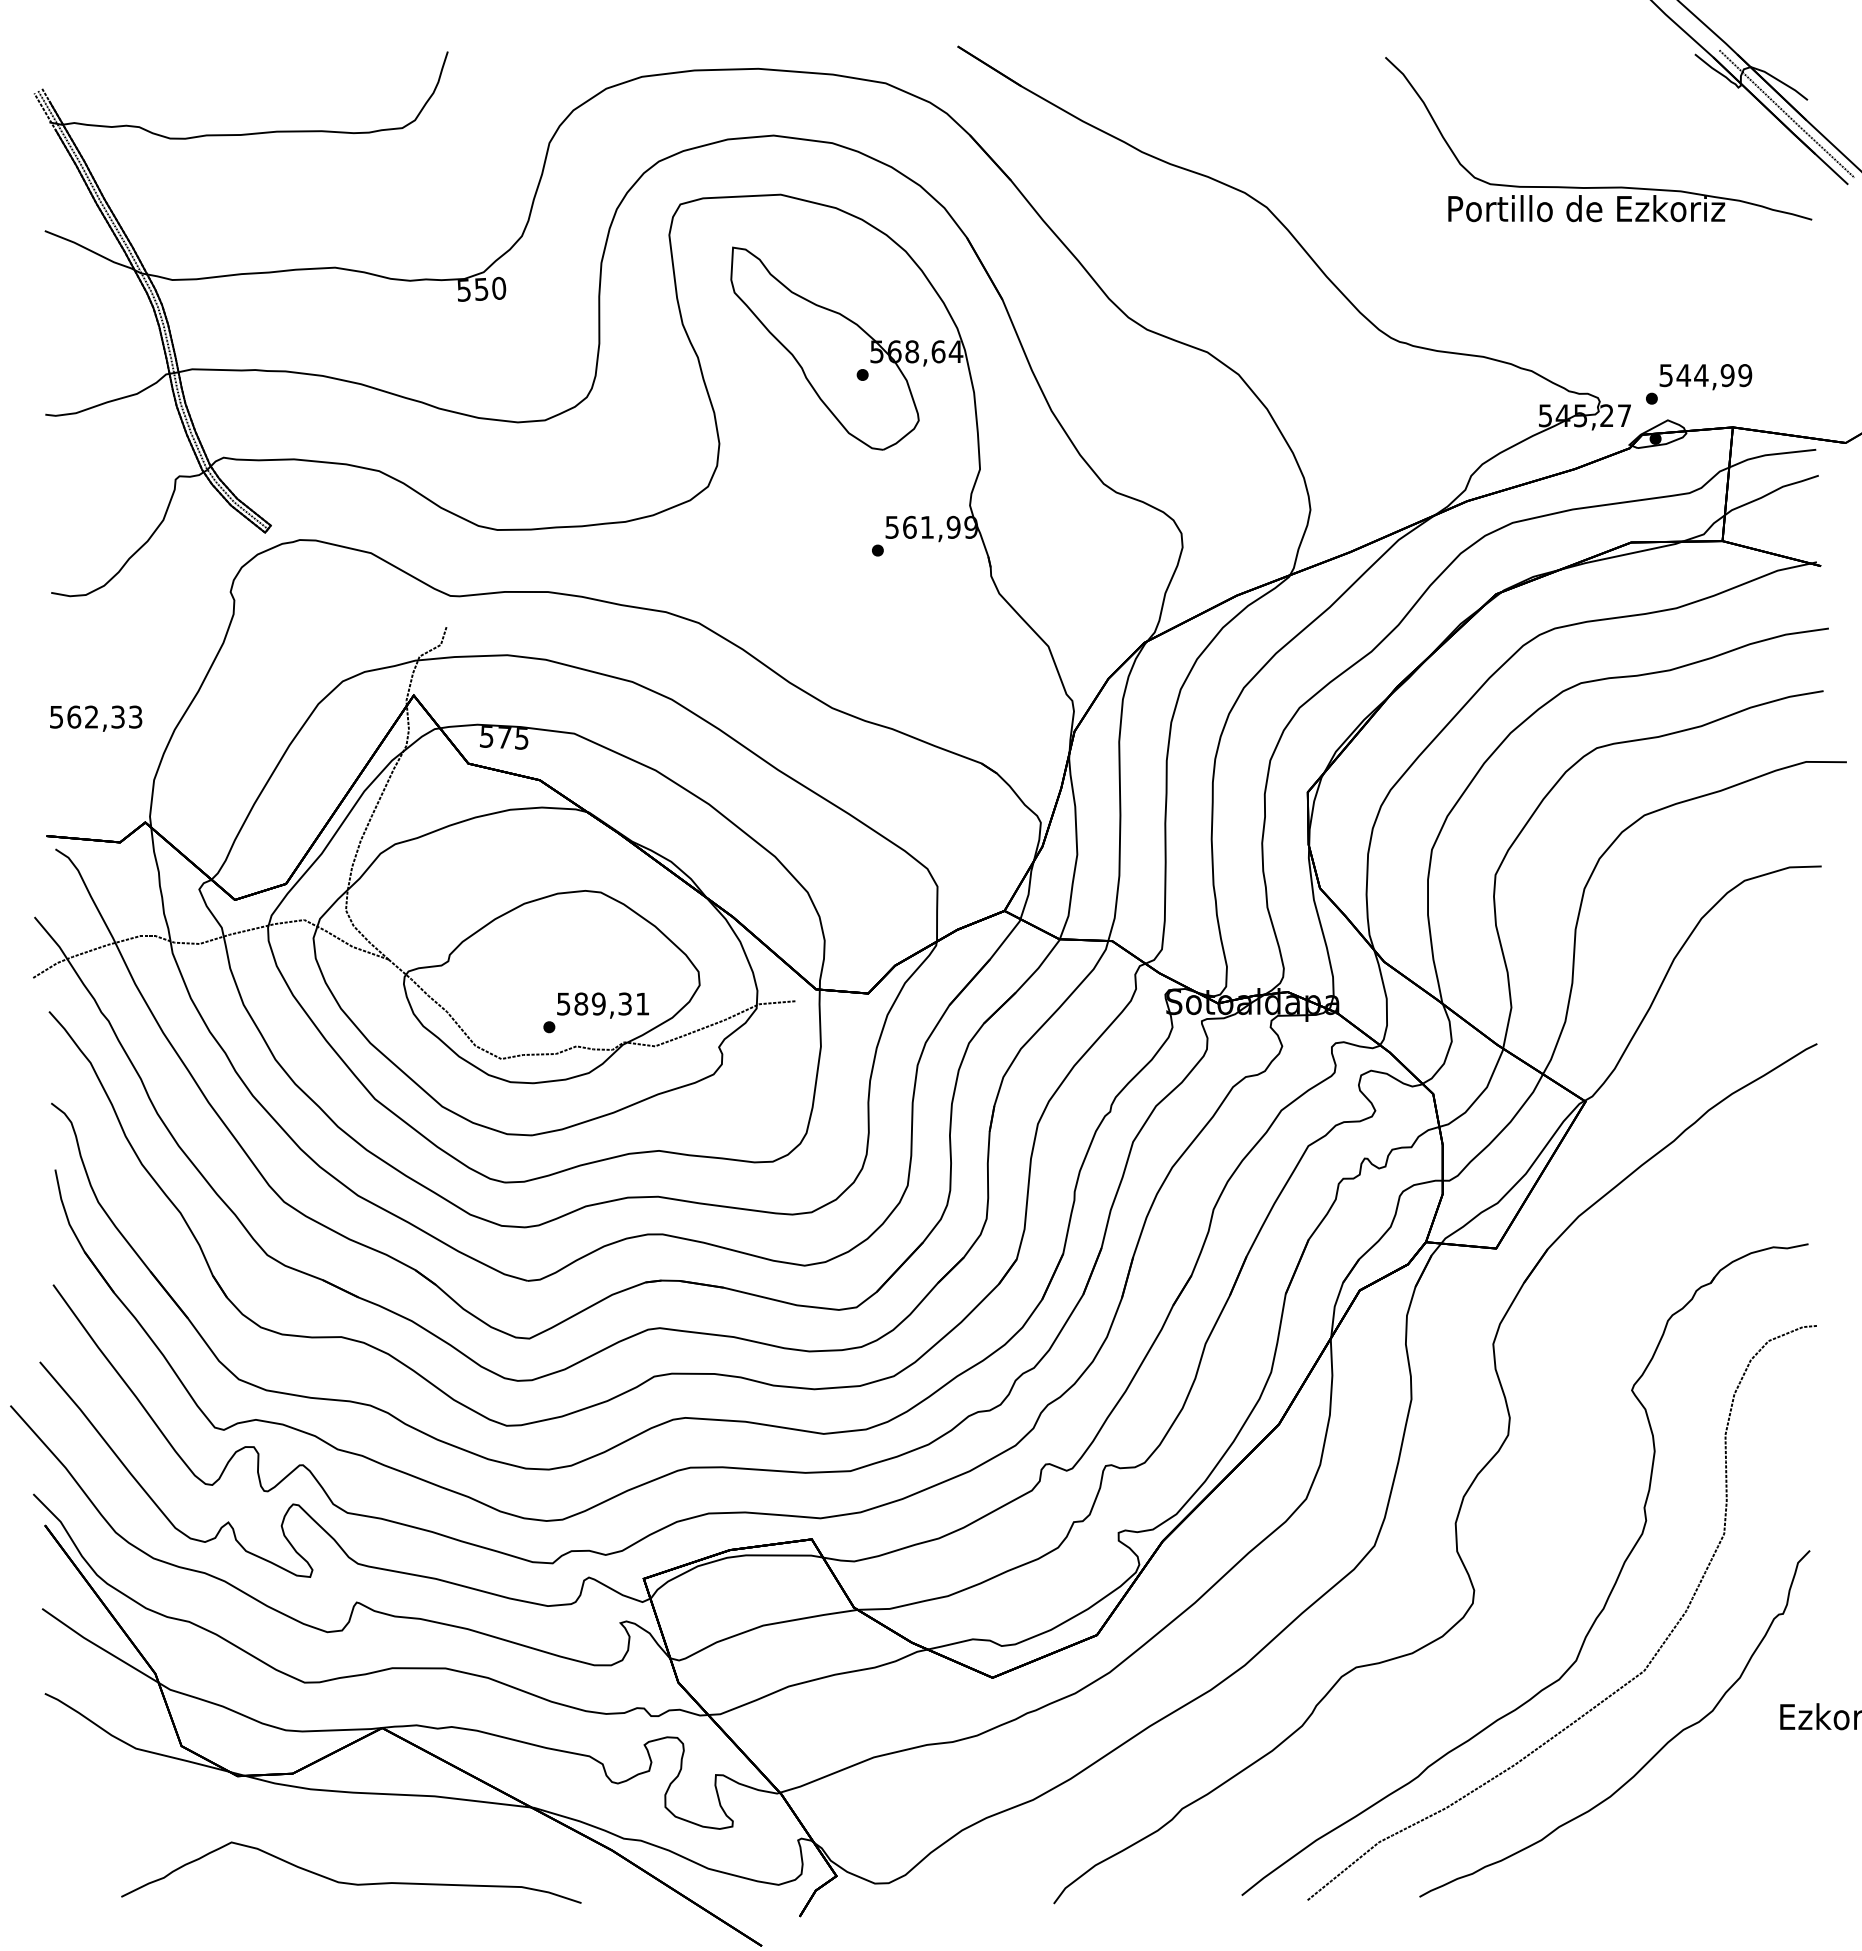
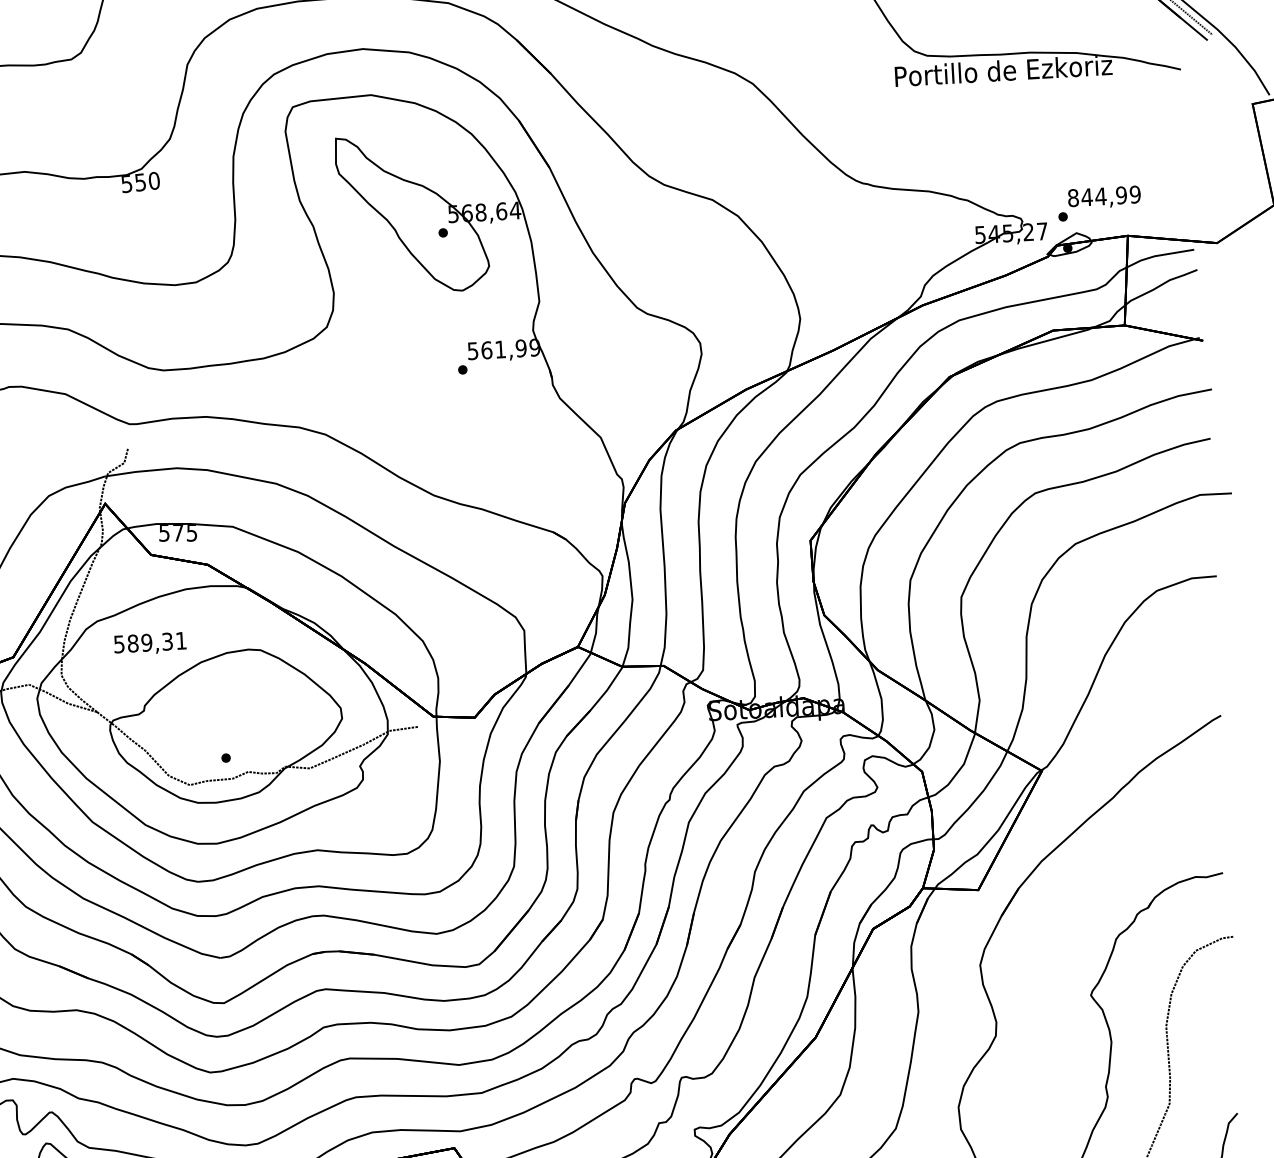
text: (1666, 375) -> (1073, 198), 544,99 -> 844,99
text: (602, 1005) -> (149, 643), moved

